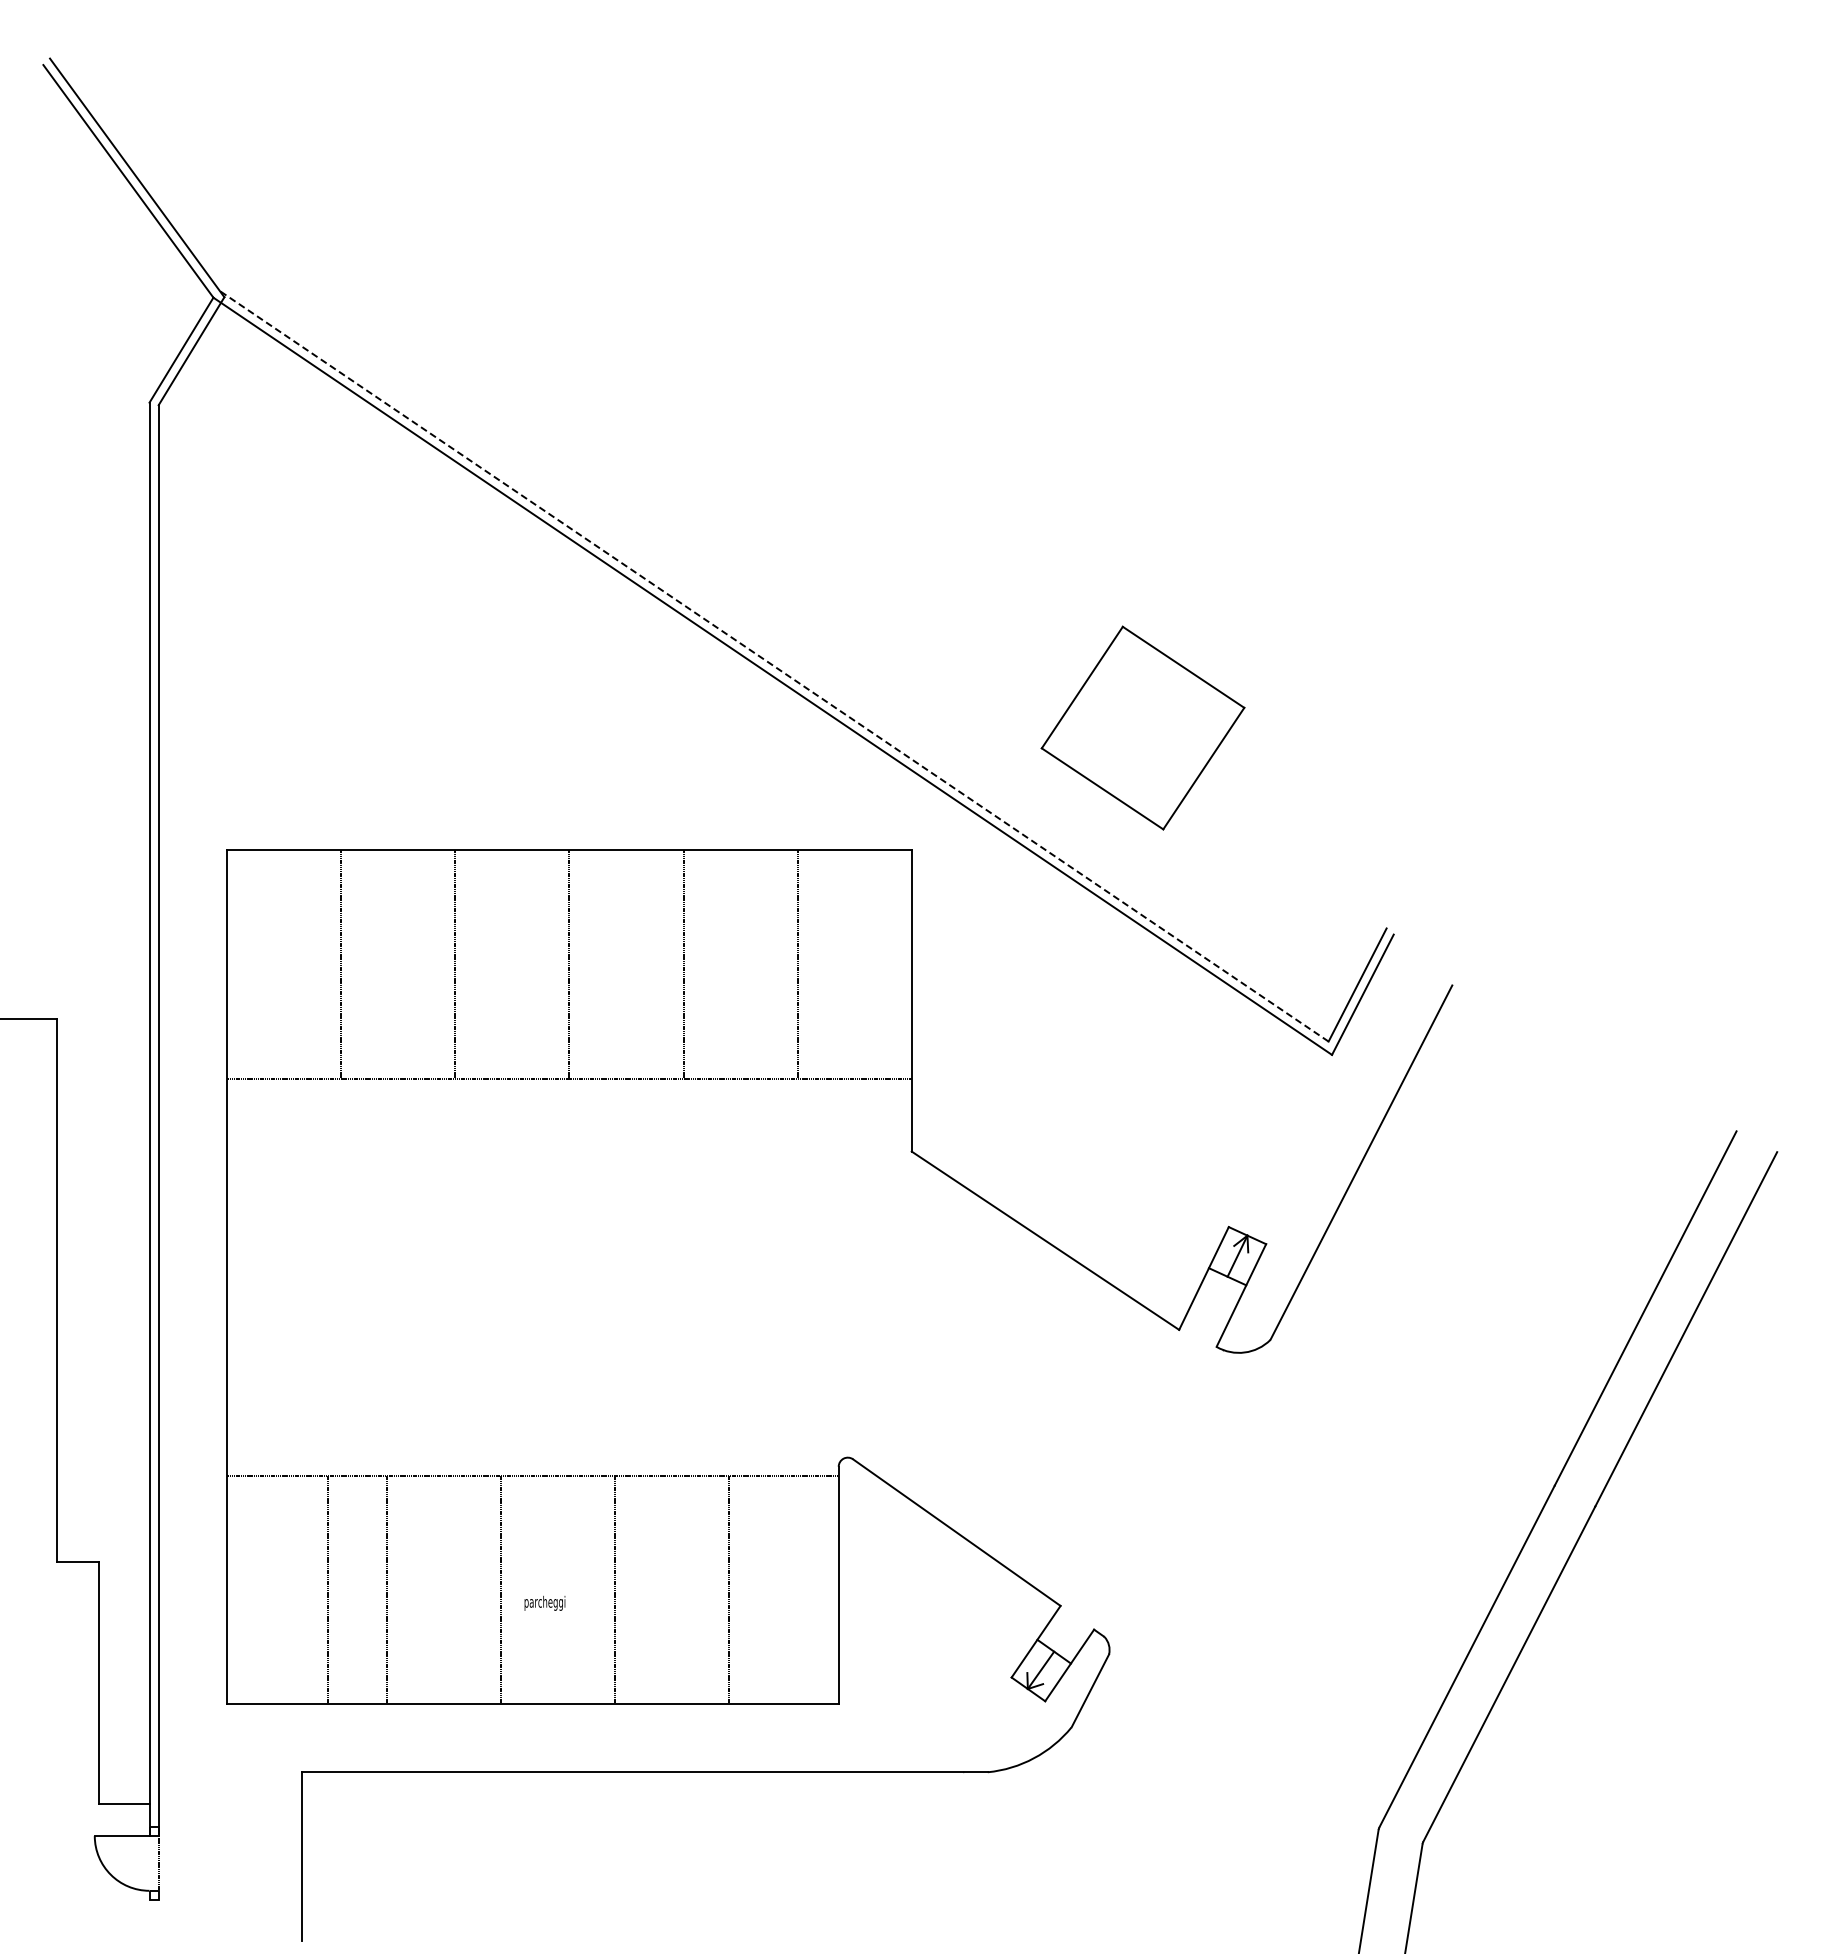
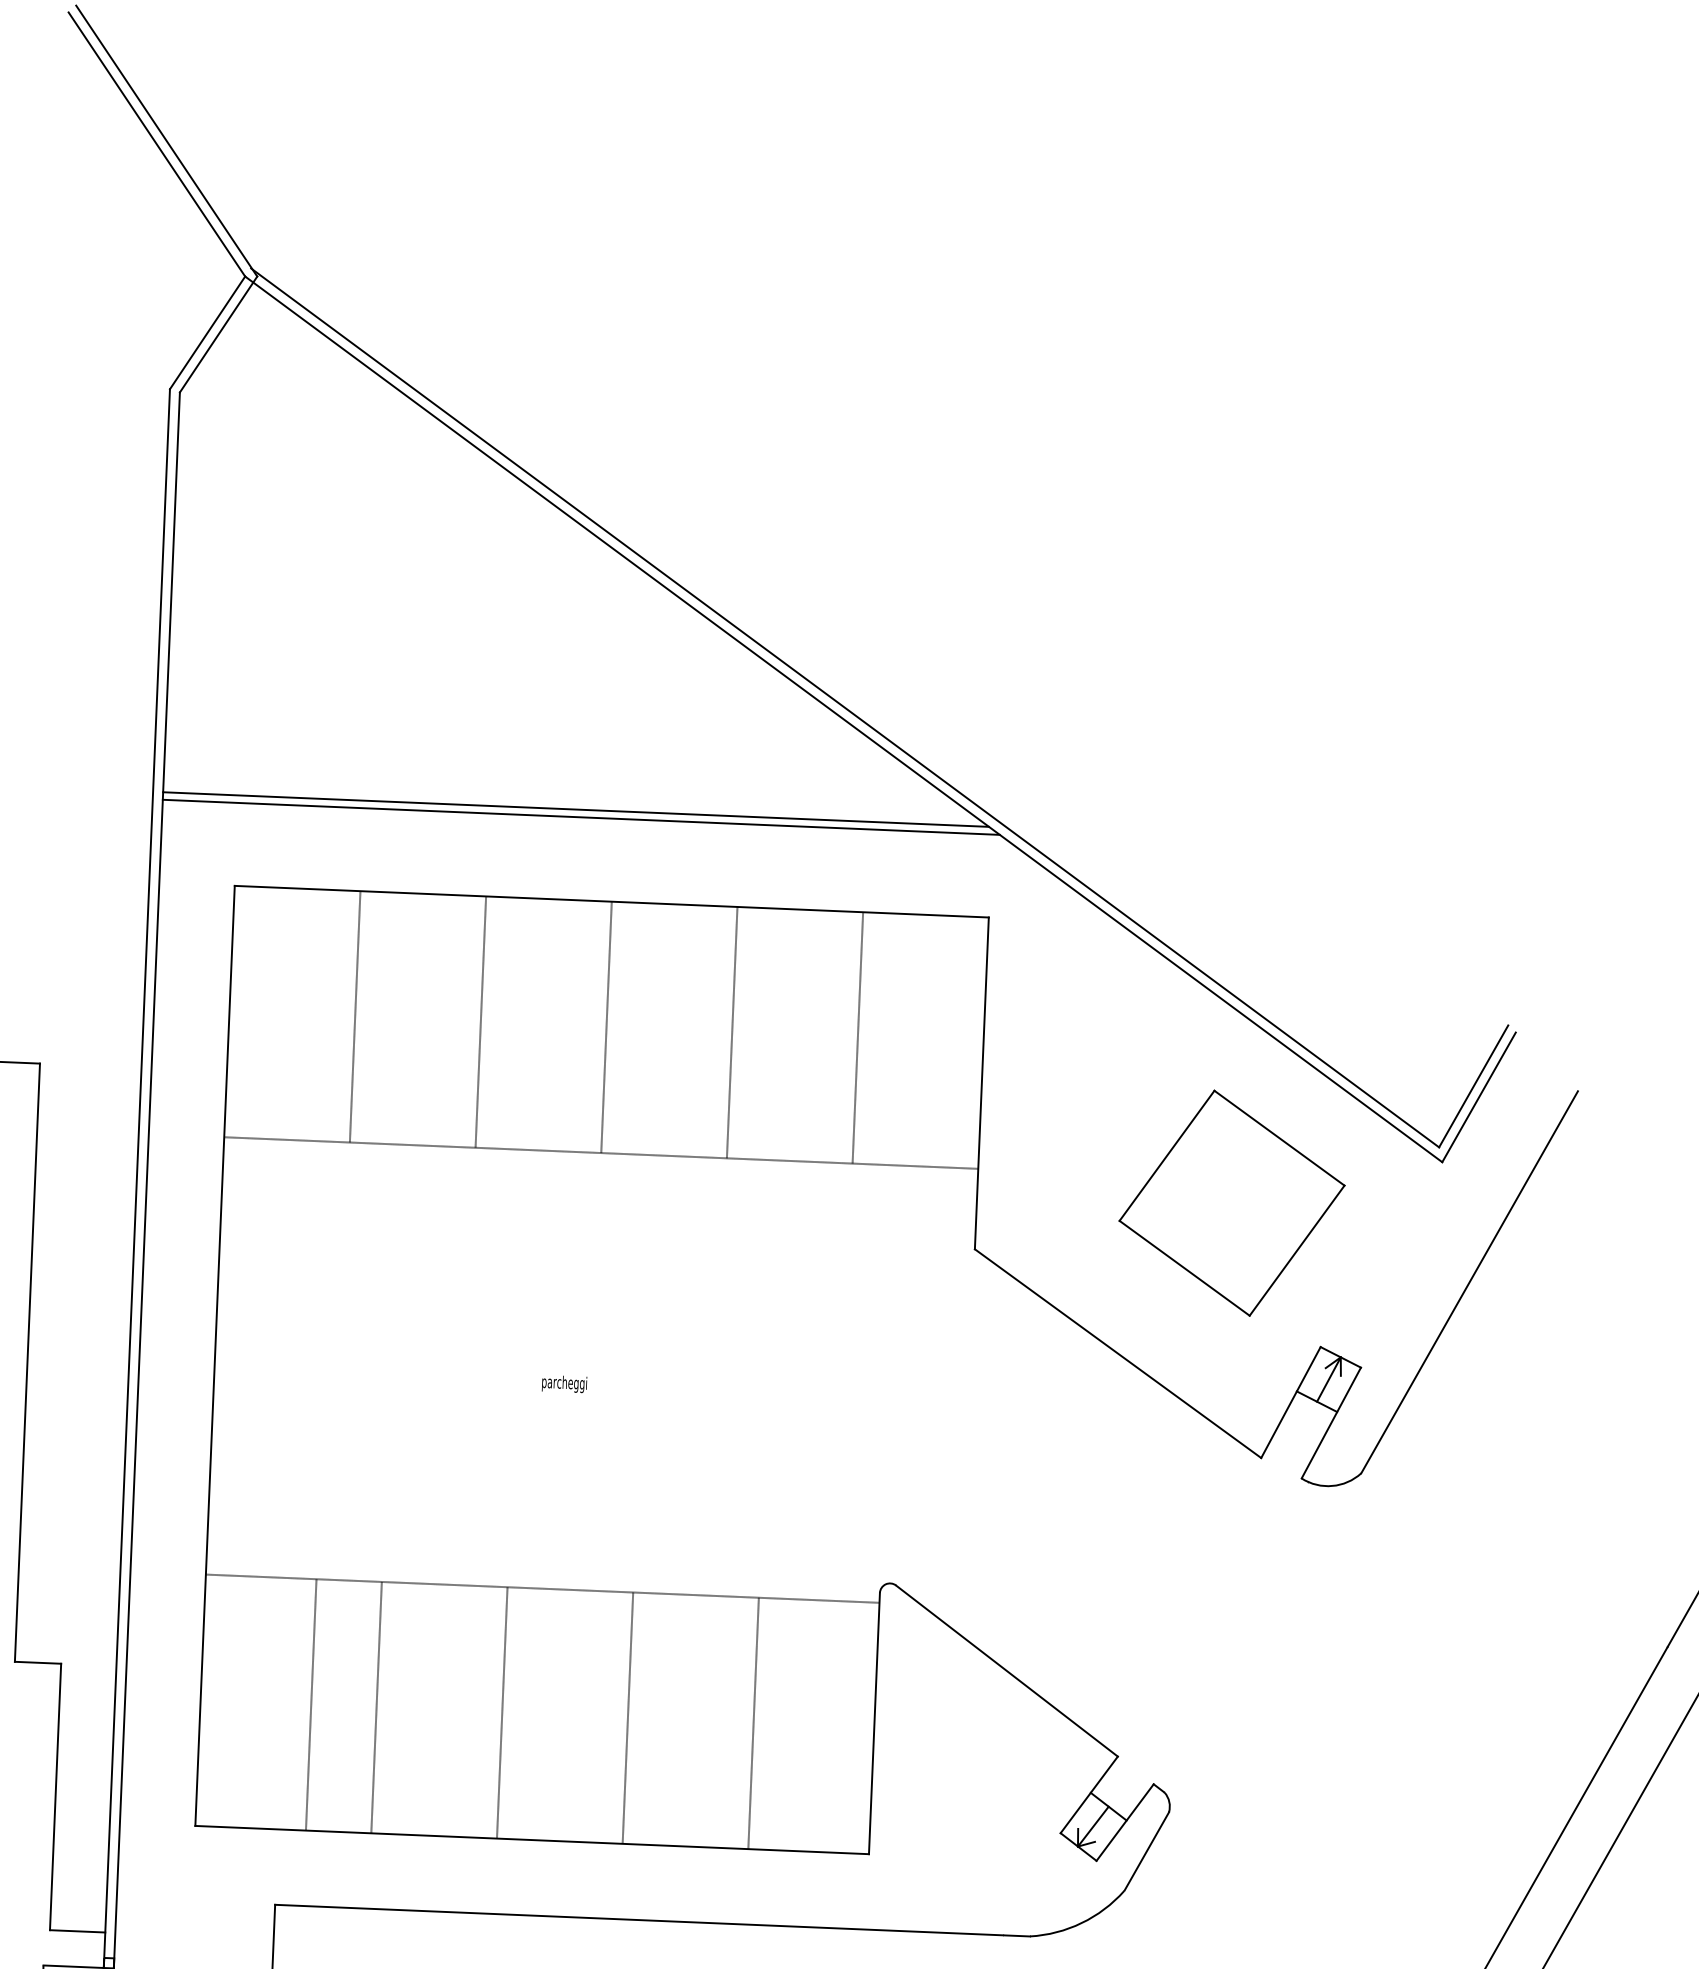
line: (773, 665) -> (845, 707), dashed -> solid
part: (1142, 727) -> (1231, 1202), moved
line: (533, 768) -> (575, 809), added
line: (538, 775) -> (581, 817), added
text: (544, 1602) -> (564, 1383), moved

